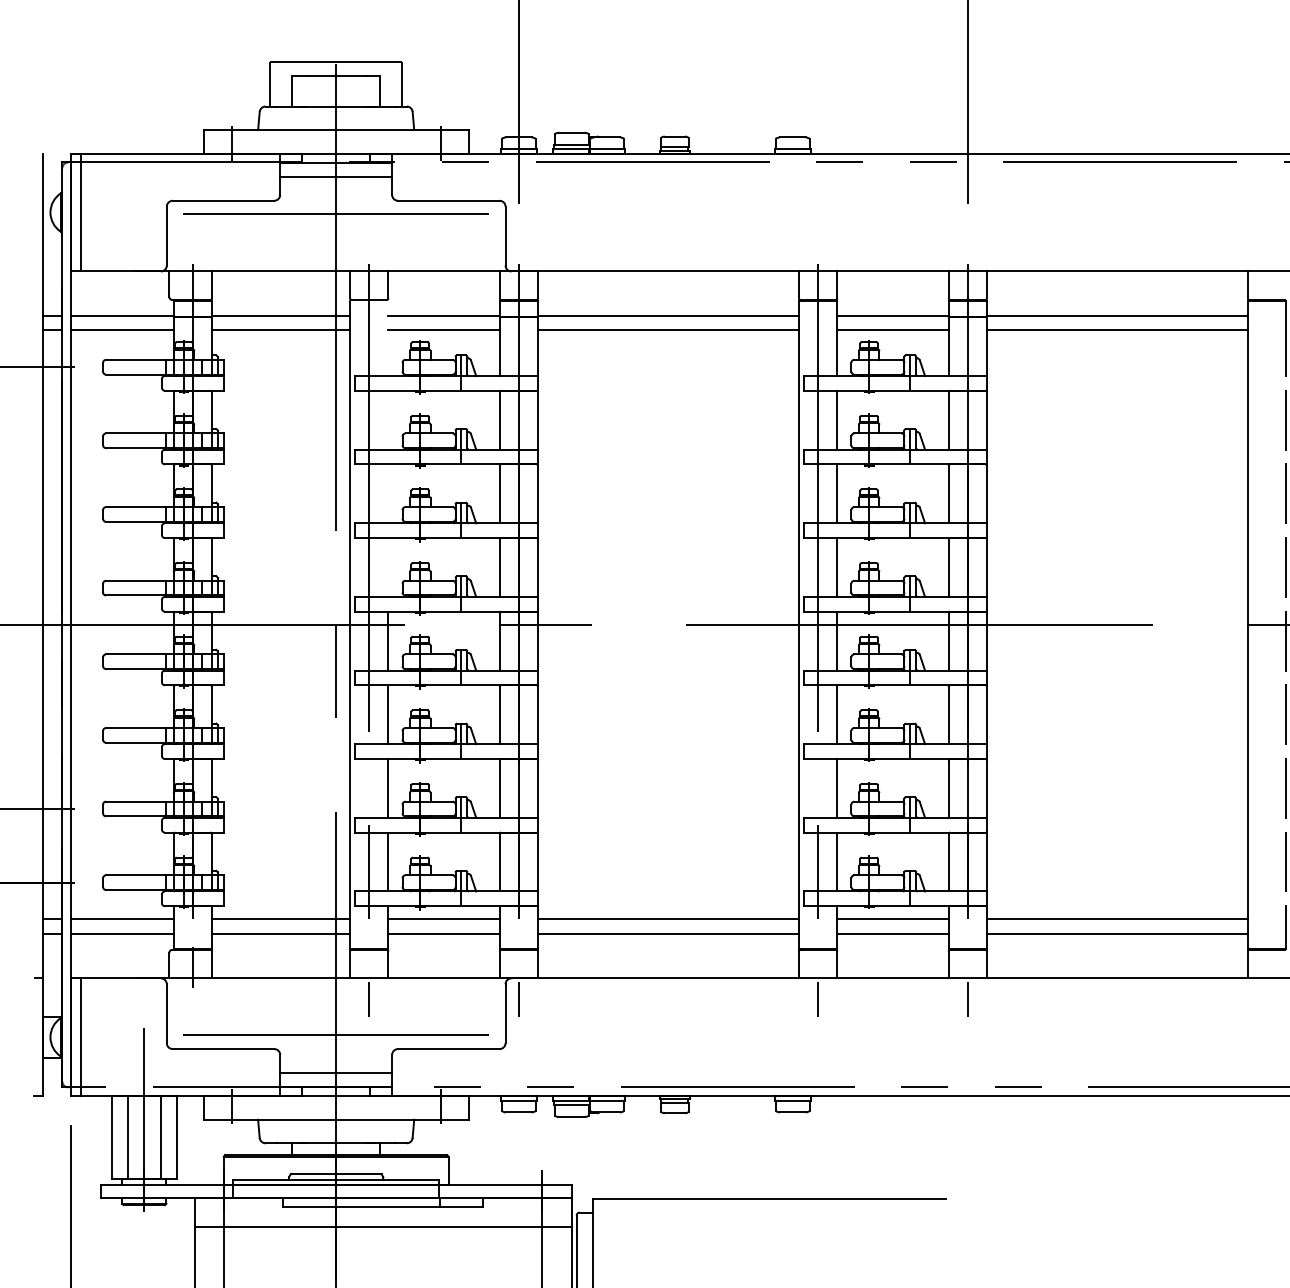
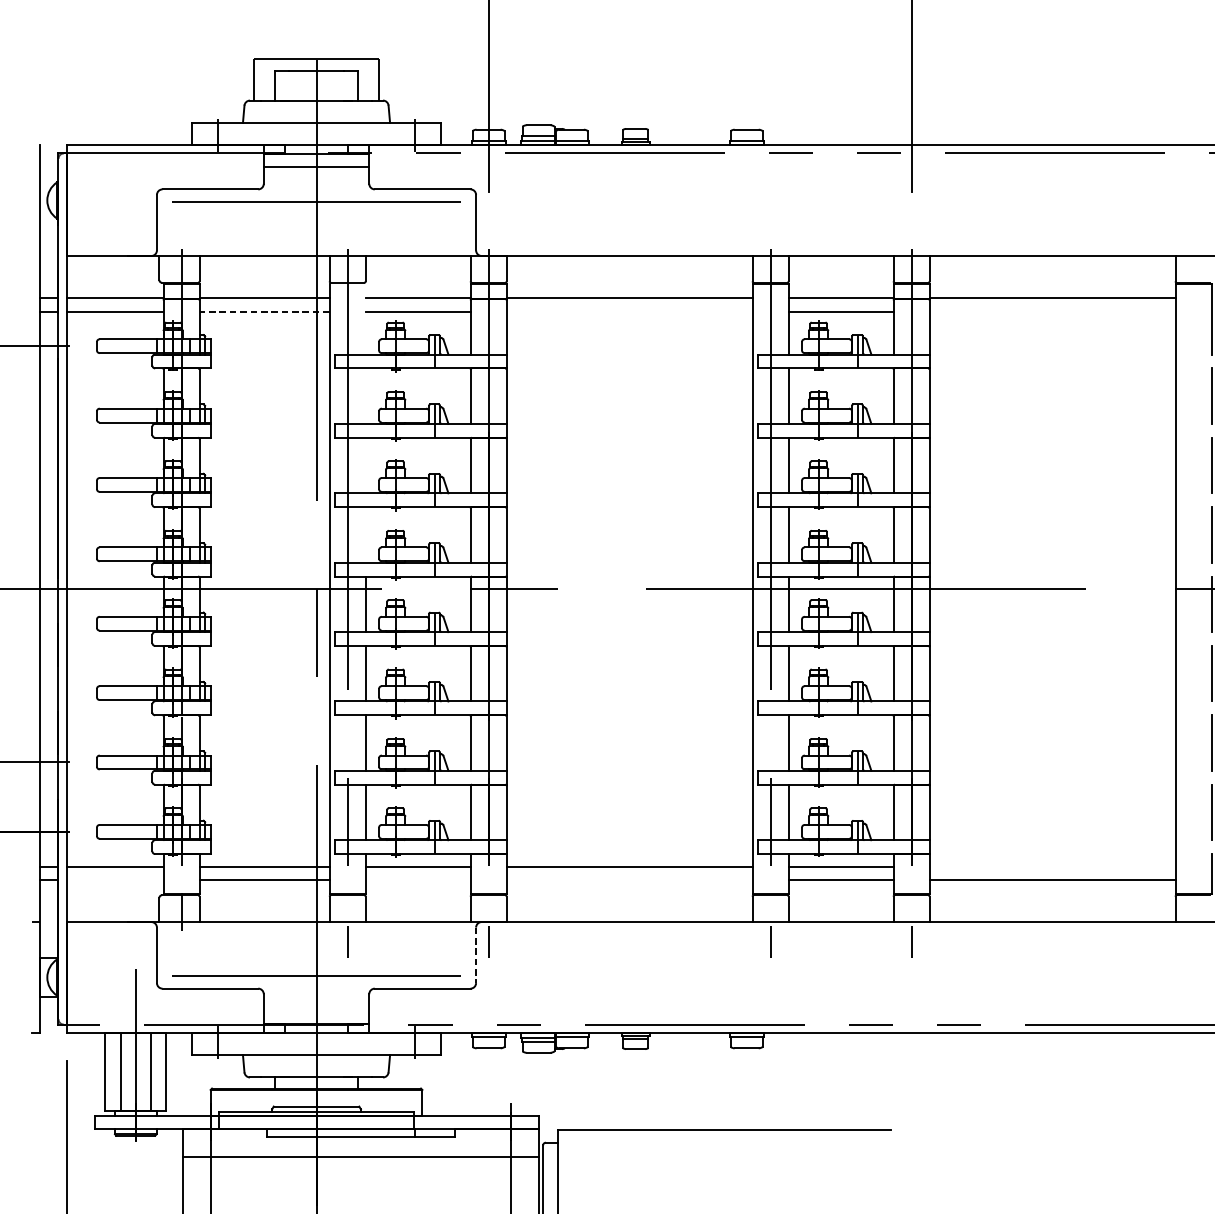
line: (80, 212) -> (75, 200), removed
line: (280, 330) -> (264, 311), solid -> dashed
line: (668, 330) -> (629, 311), removed
line: (1116, 330) -> (1051, 311), removed
line: (1116, 919) -> (1051, 866), removed
line: (122, 934) -> (115, 880), removed
line: (443, 934) -> (417, 880), removed
line: (668, 934) -> (629, 880), removed
line: (505, 1014) -> (476, 956), solid -> dashed
line: (80, 1037) -> (75, 977), removed
line: (336, 1072) -> (316, 1010), removed

